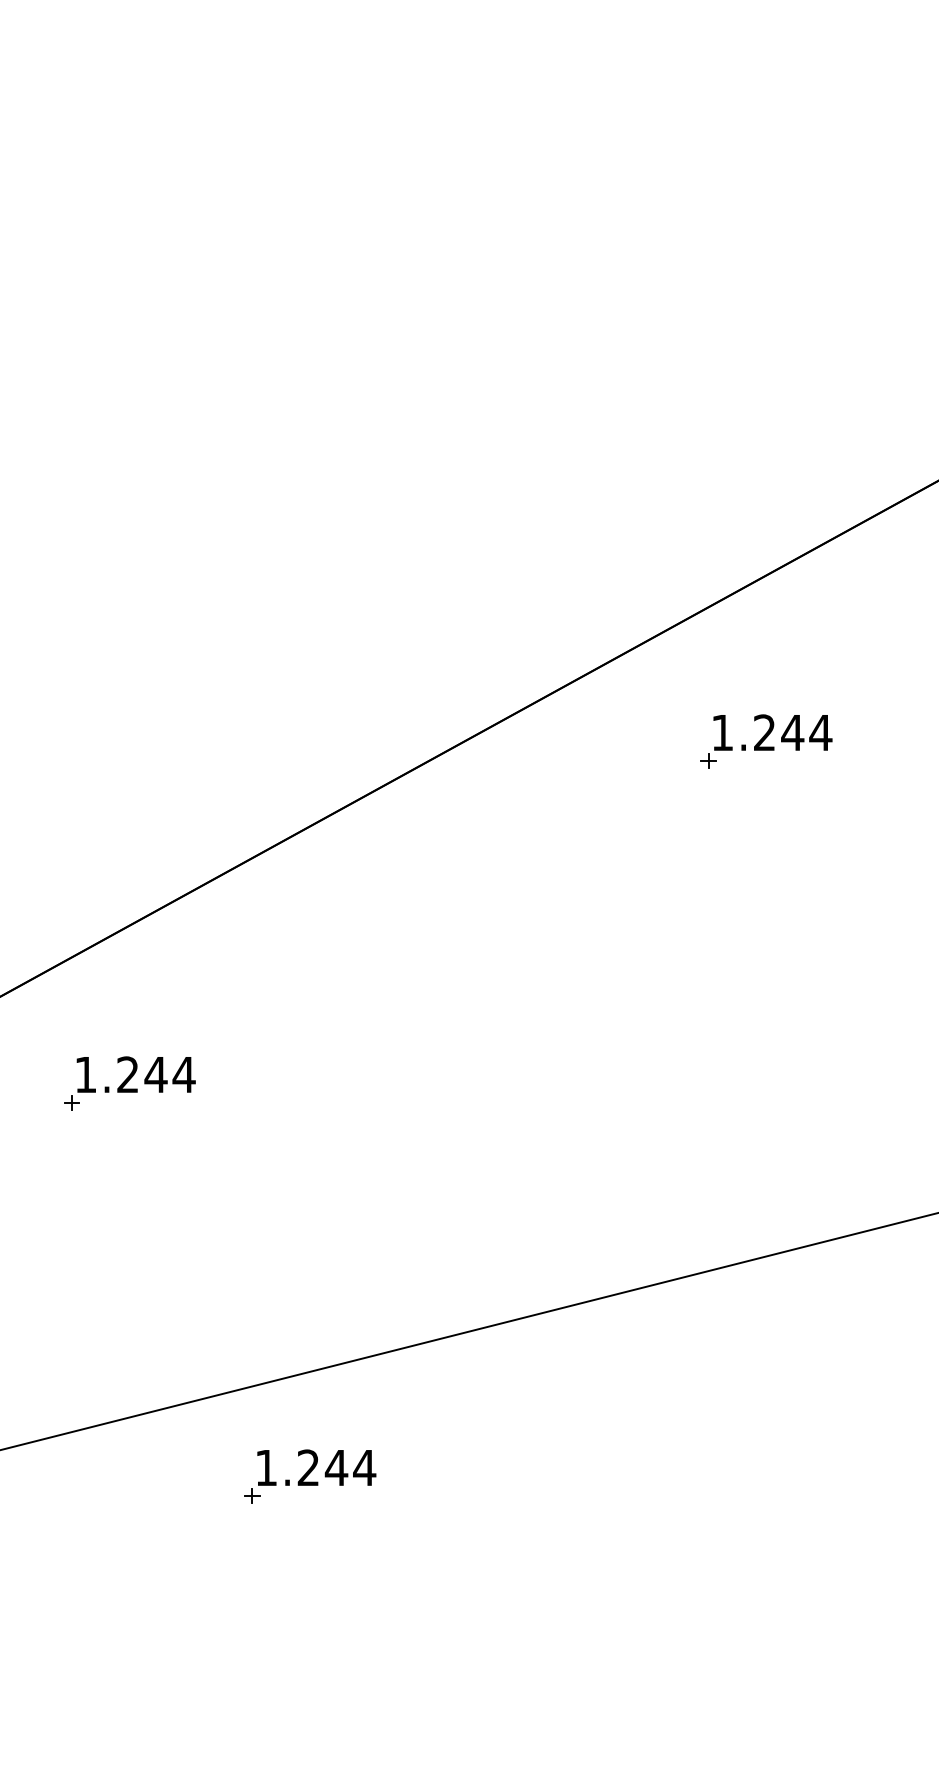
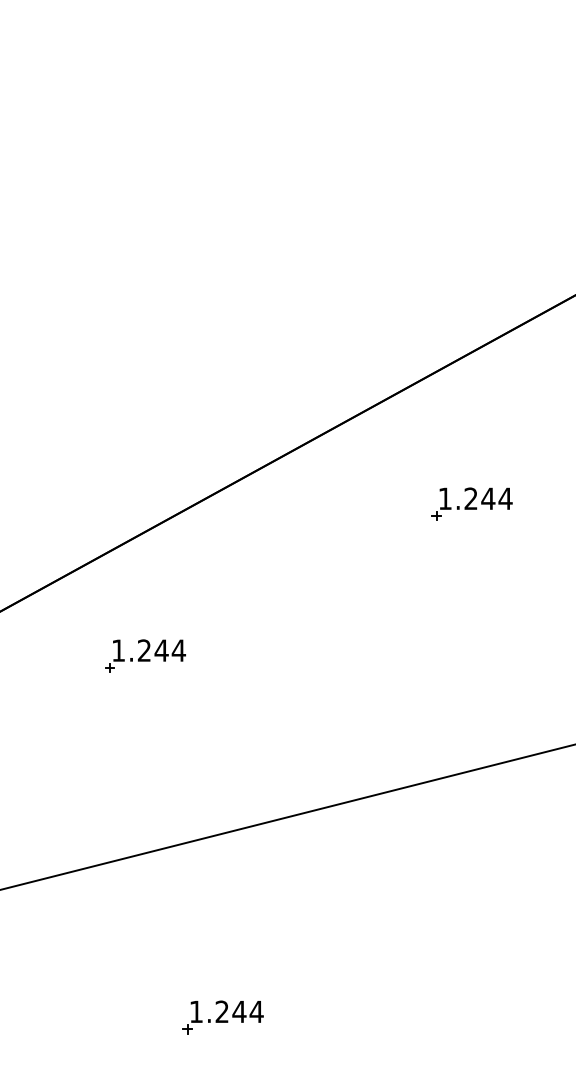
part: (765, 740) -> (471, 503), moved
part: (129, 1082) -> (145, 655), moved
part: (308, 1477) -> (222, 1017), moved

